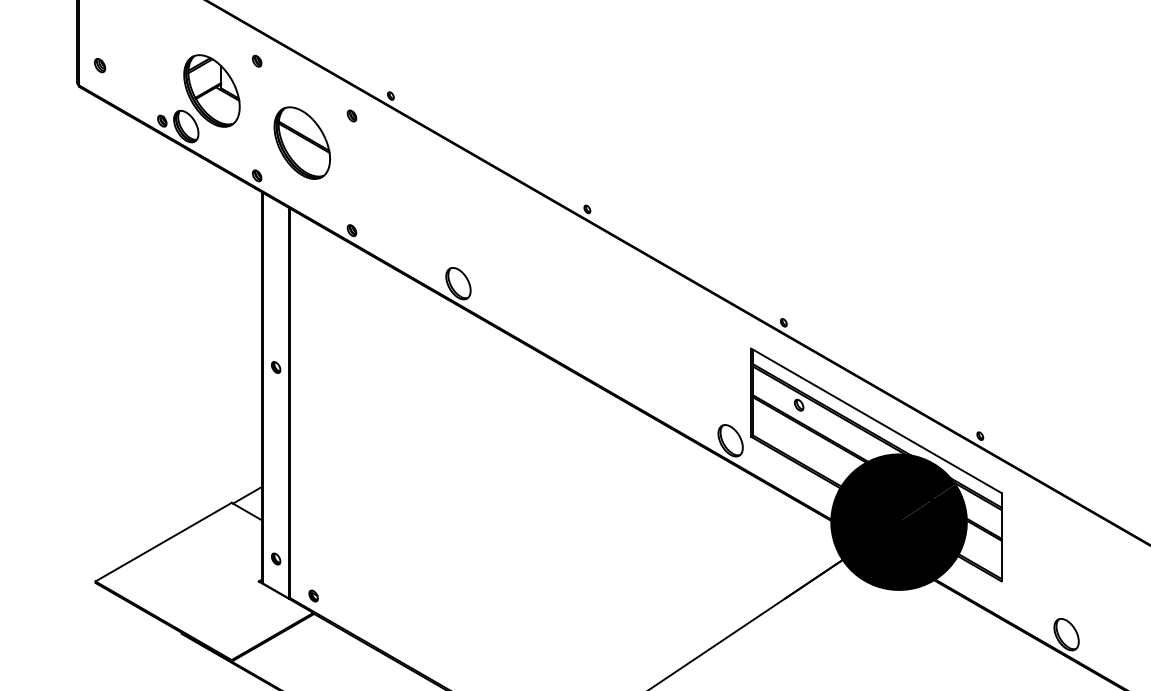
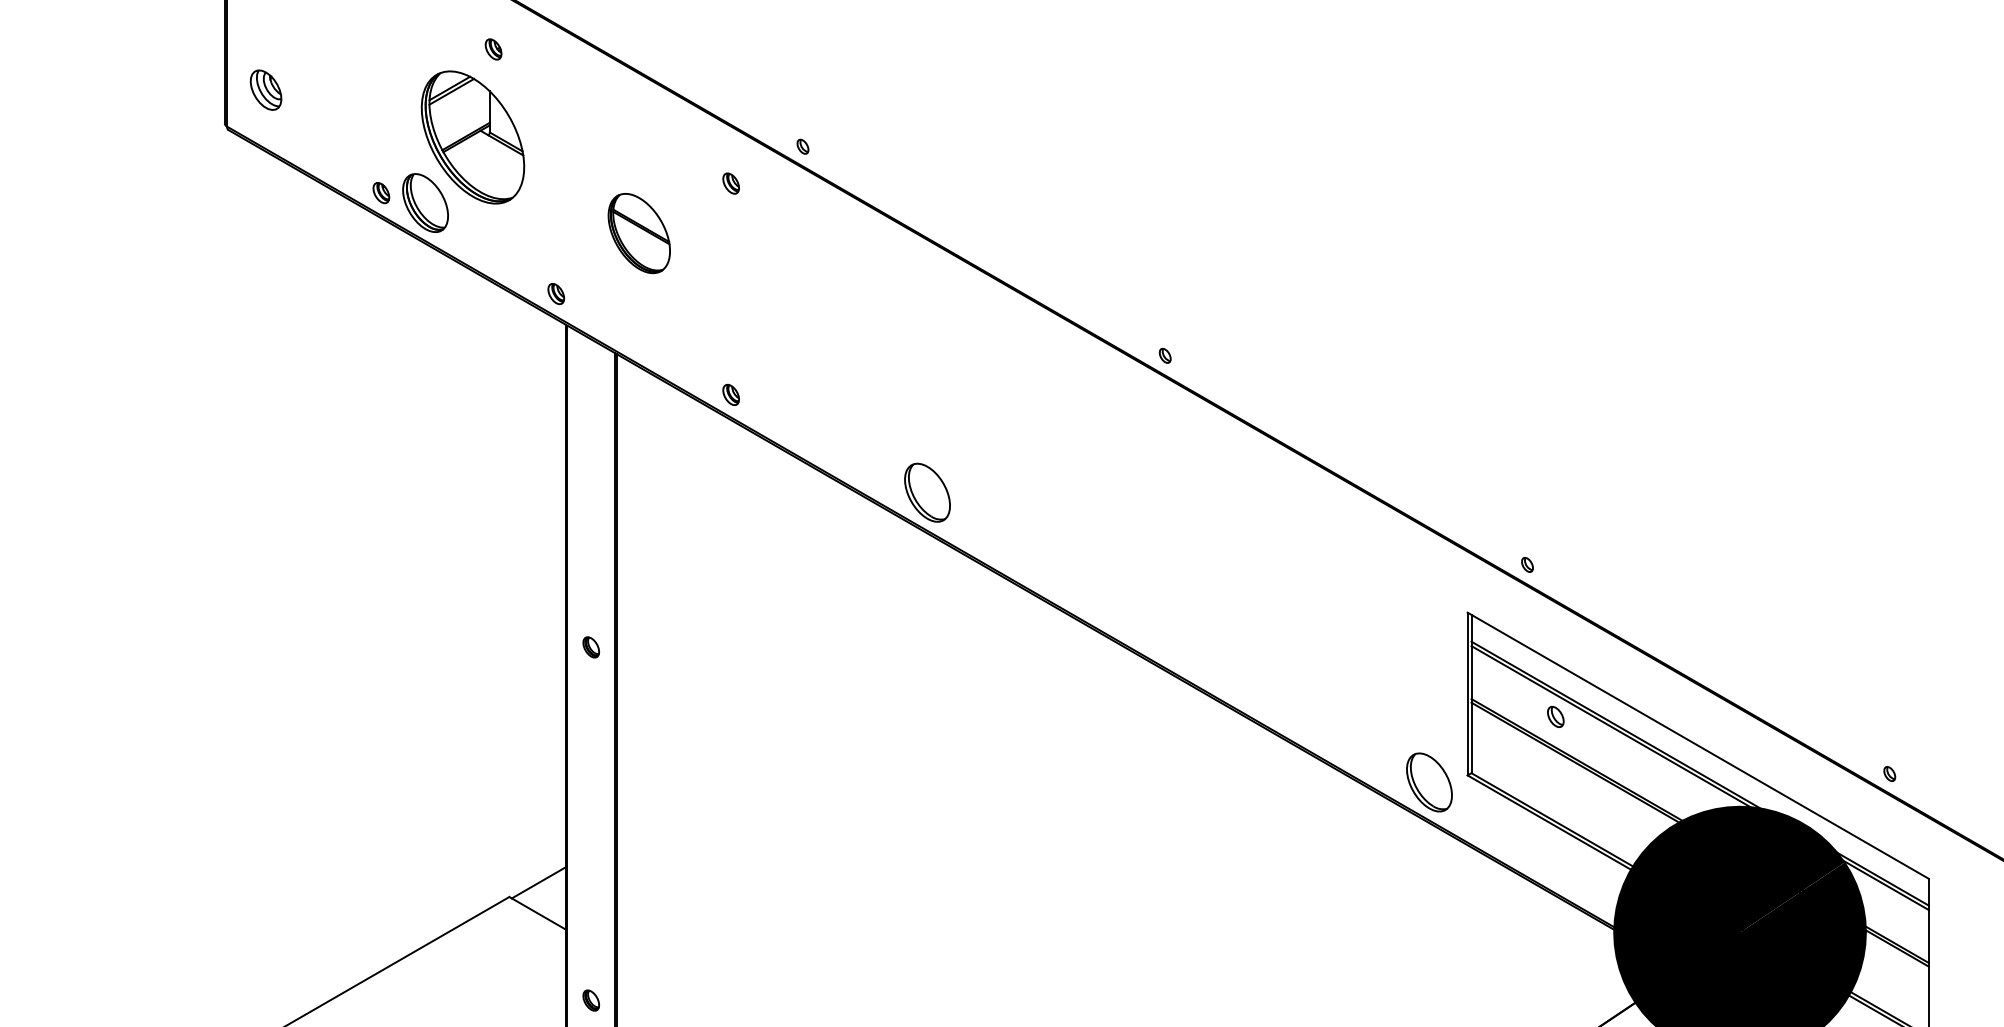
part: (257, 60) -> (494, 48), moved
part: (100, 65) -> (267, 90), size x1.6
part: (301, 142) -> (638, 232), size x0.6

